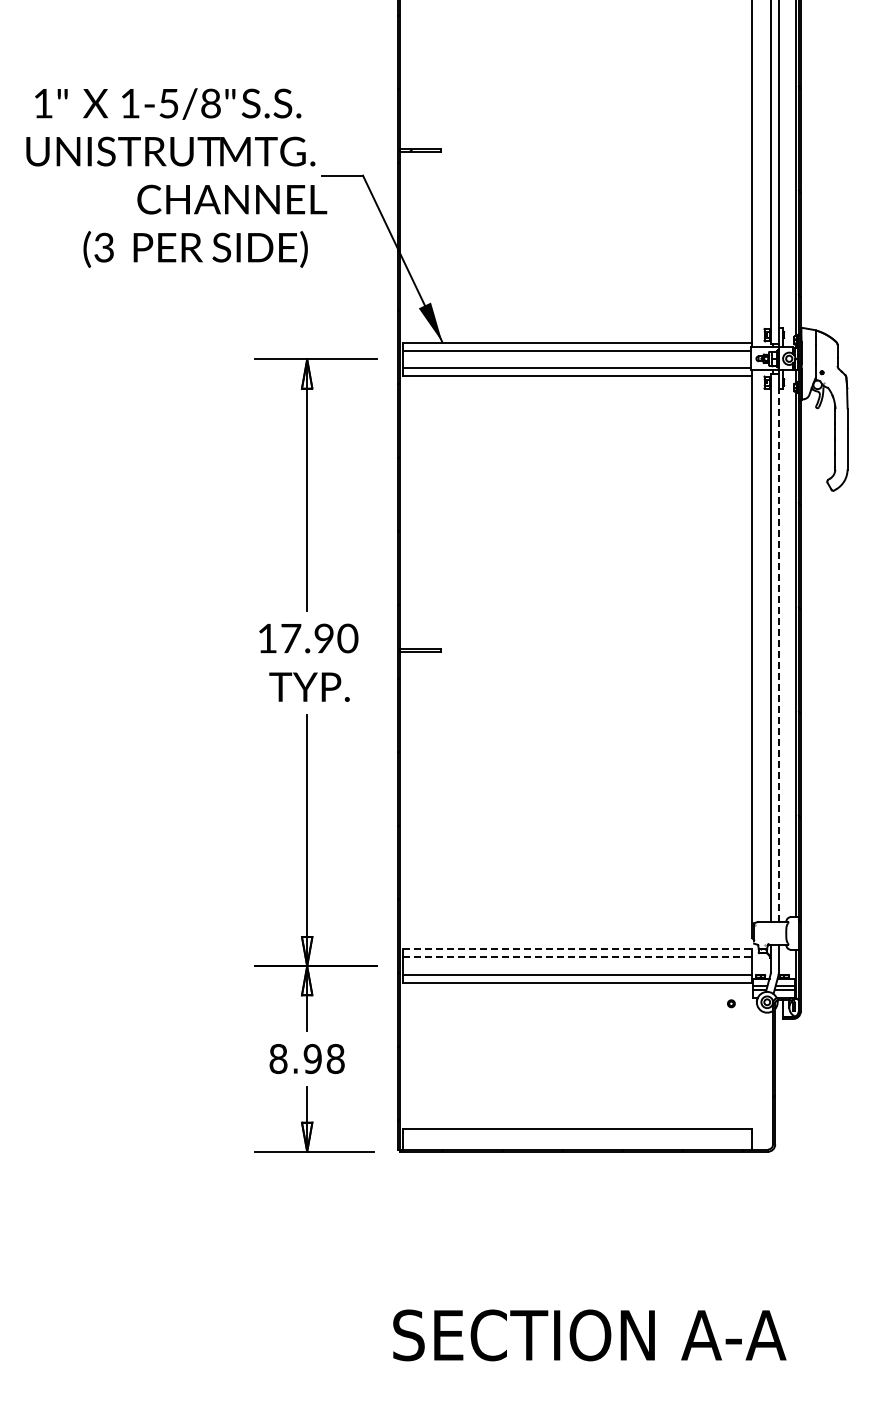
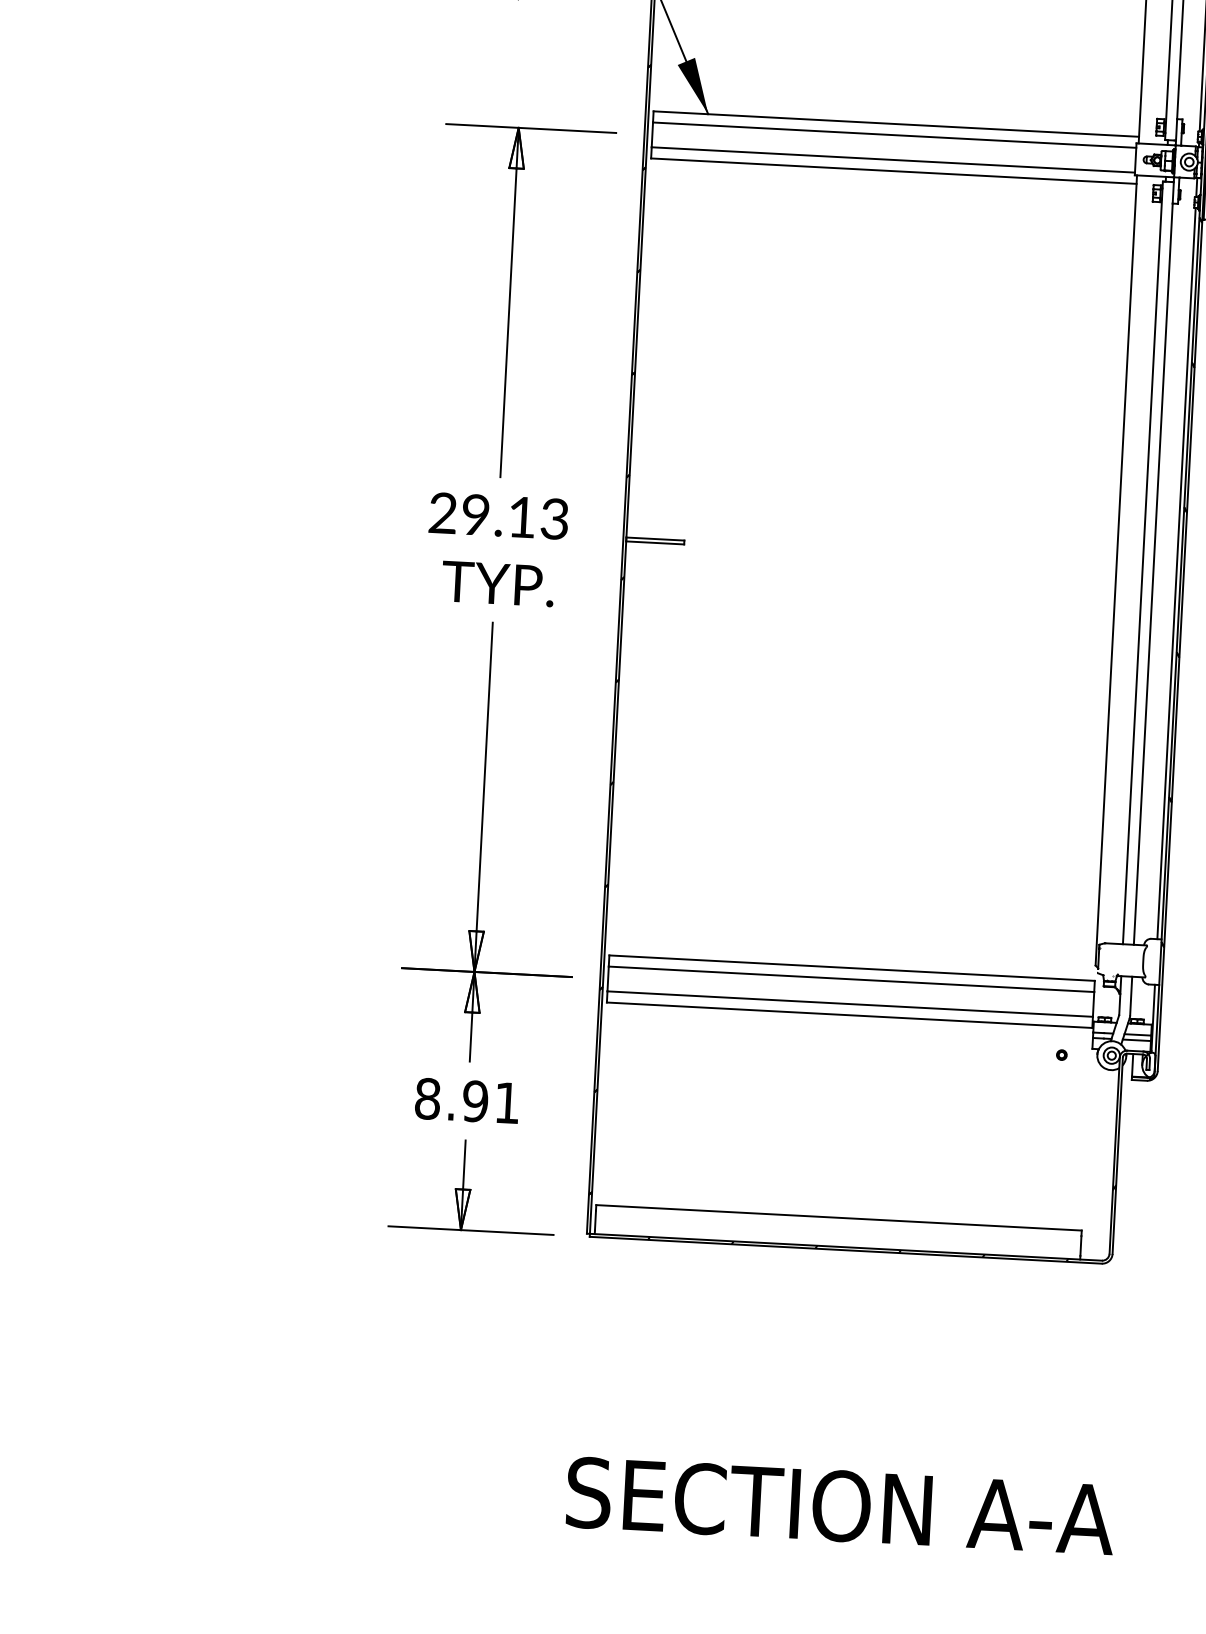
text: (307, 638) -> (498, 516), 17.90 -> 29.13
line: (778, 655) -> (1152, 574), dashed -> solid
line: (578, 949) -> (853, 968), dashed -> solid
line: (578, 957) -> (852, 979), dashed -> solid
text: (335, 1059) -> (507, 1103), 8.98 -> 8.91

